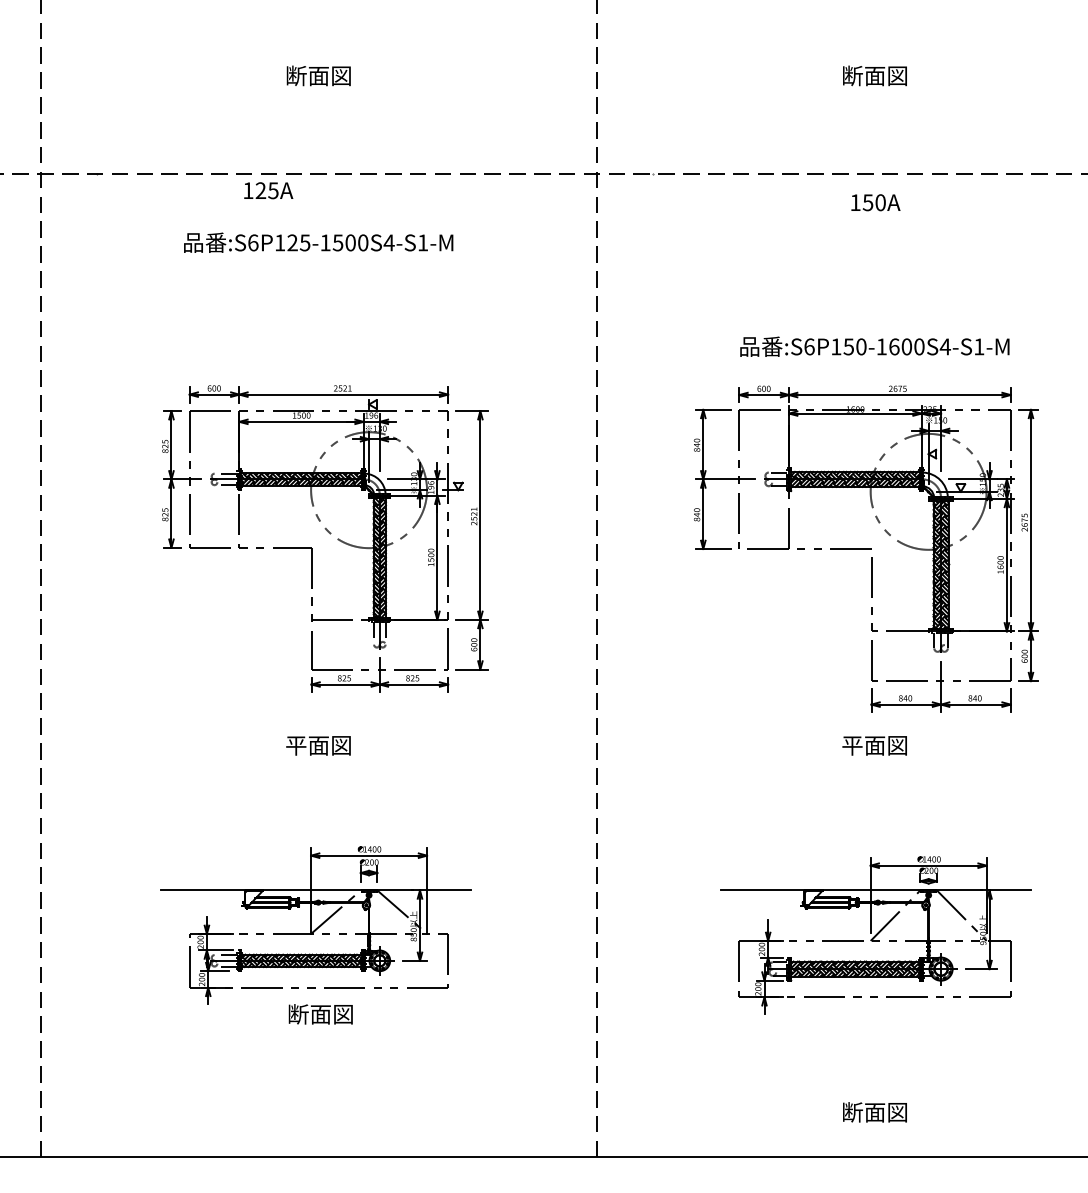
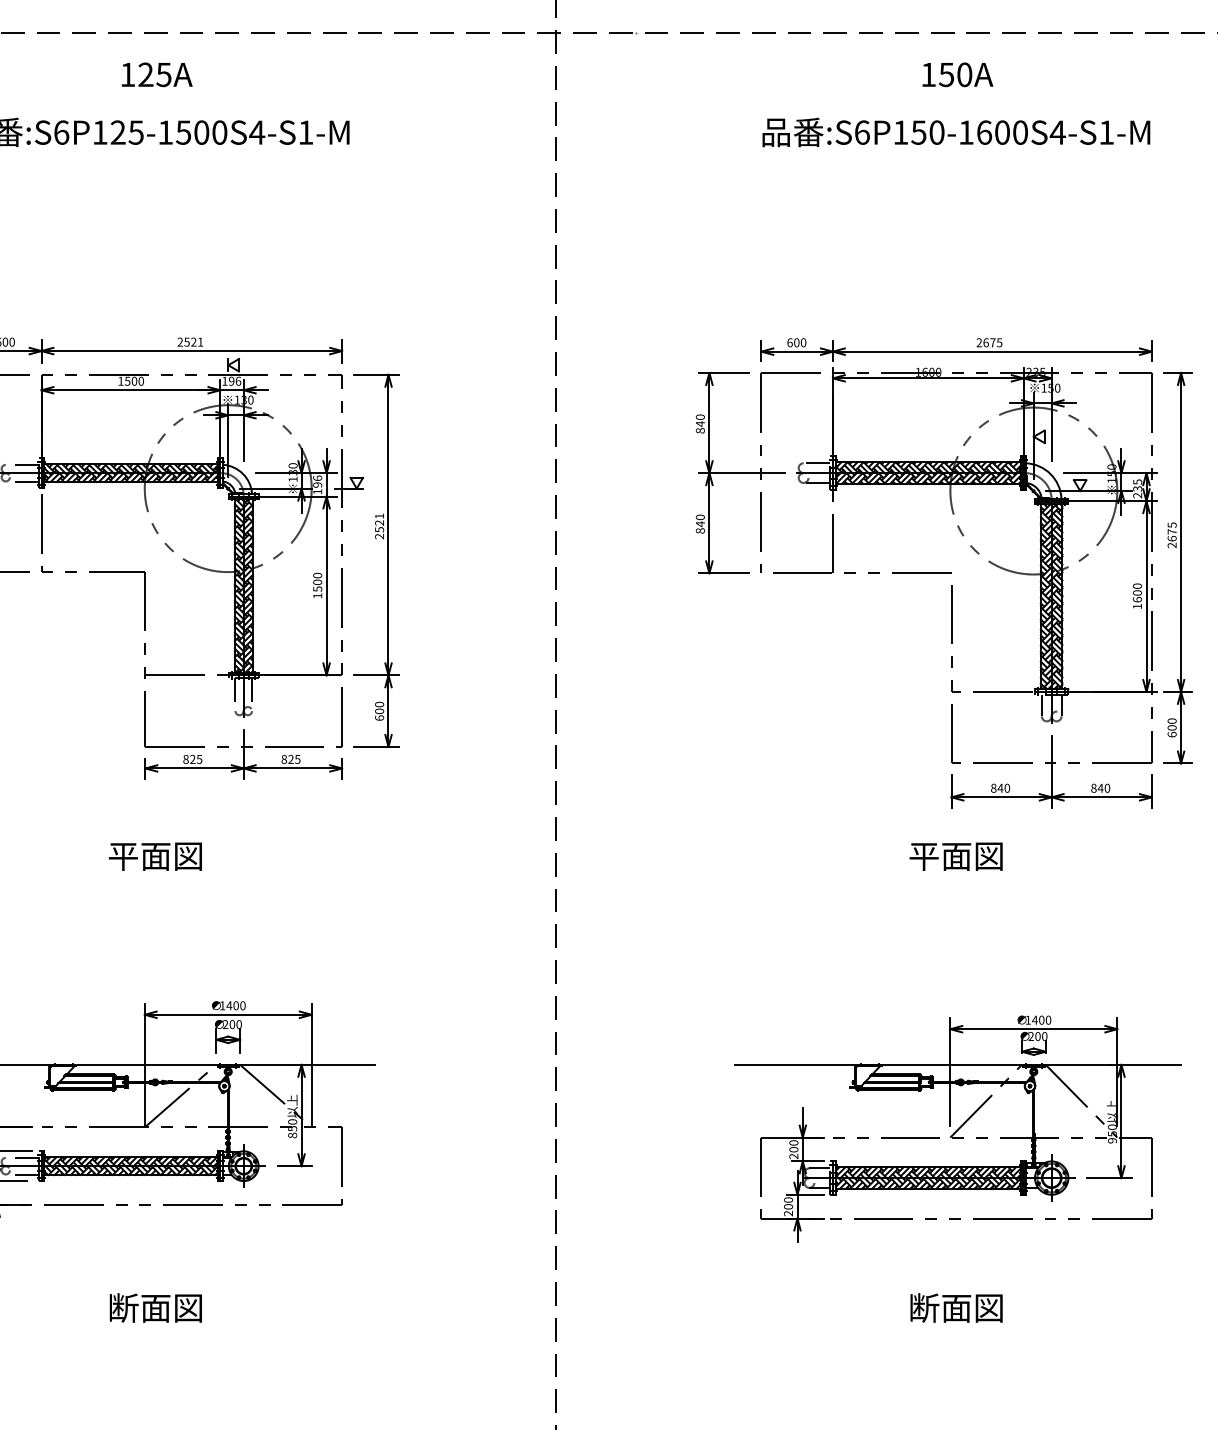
text: (268, 190) -> (156, 74), moved
text: (874, 346) -> (955, 132), moved
text: (320, 1014) -> (155, 1308), moved
text: (874, 1112) -> (955, 1308), moved

